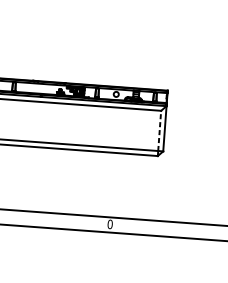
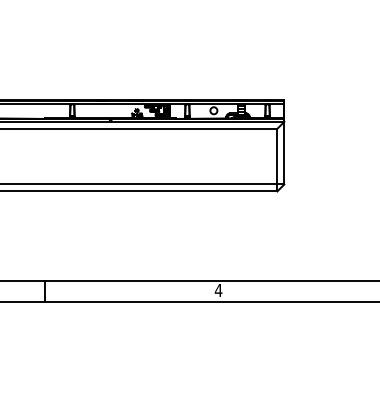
line: (159, 130) -> (277, 156), dashed -> solid
text: (110, 224) -> (218, 290), 0 -> 4

